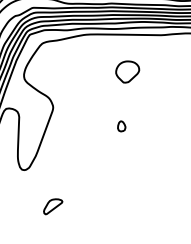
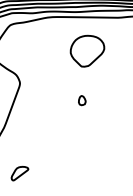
part: (127, 71) -> (87, 50), size x1.6

